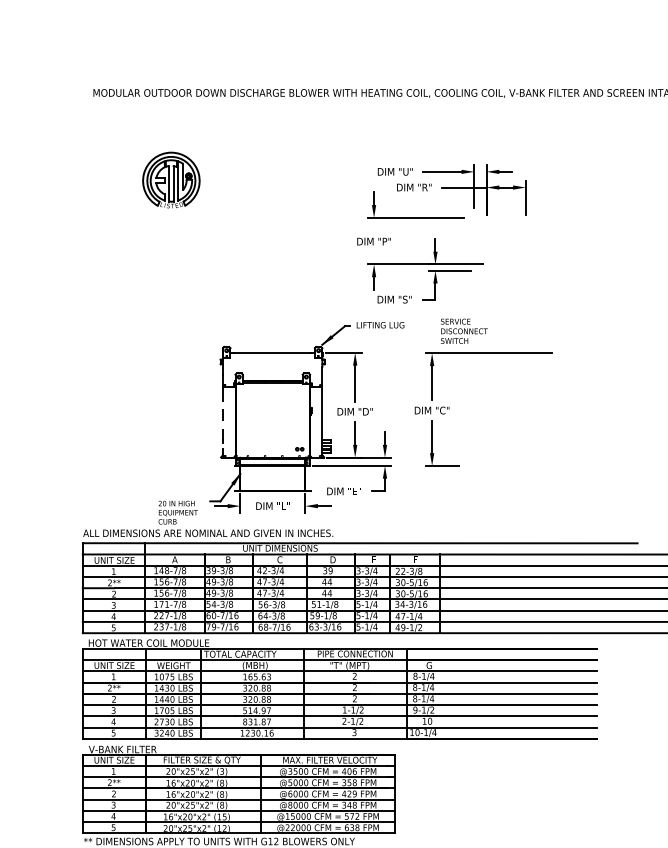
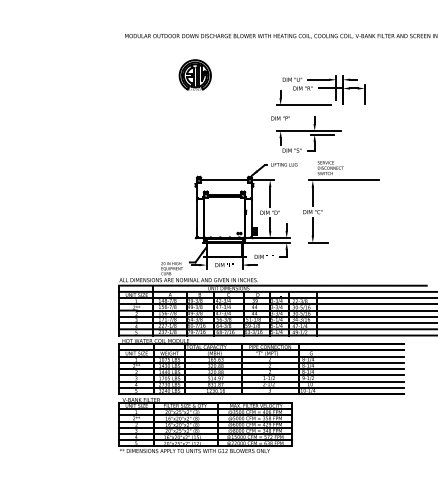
part: (169, 178) -> (194, 74), moved
line: (222, 422) -> (196, 218), dashed -> solid

